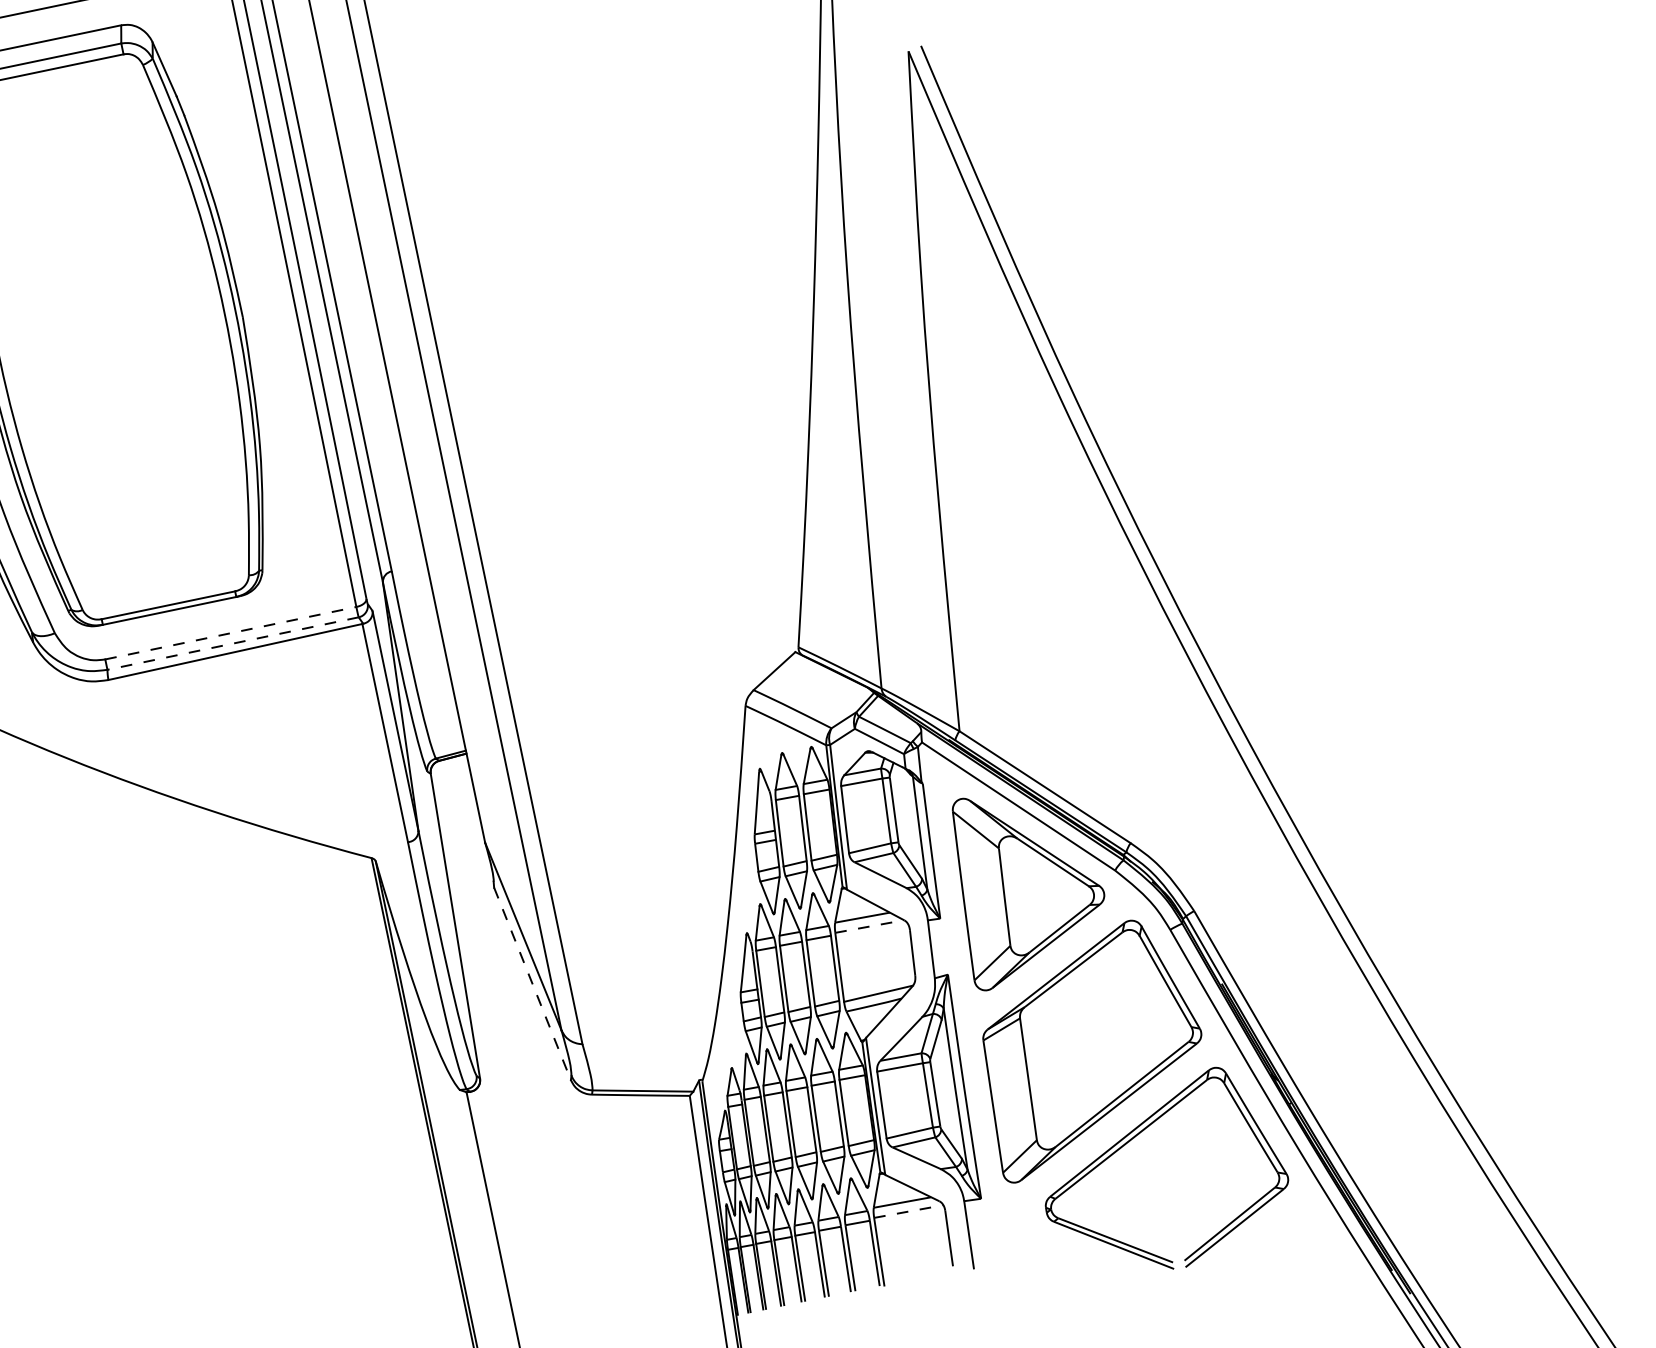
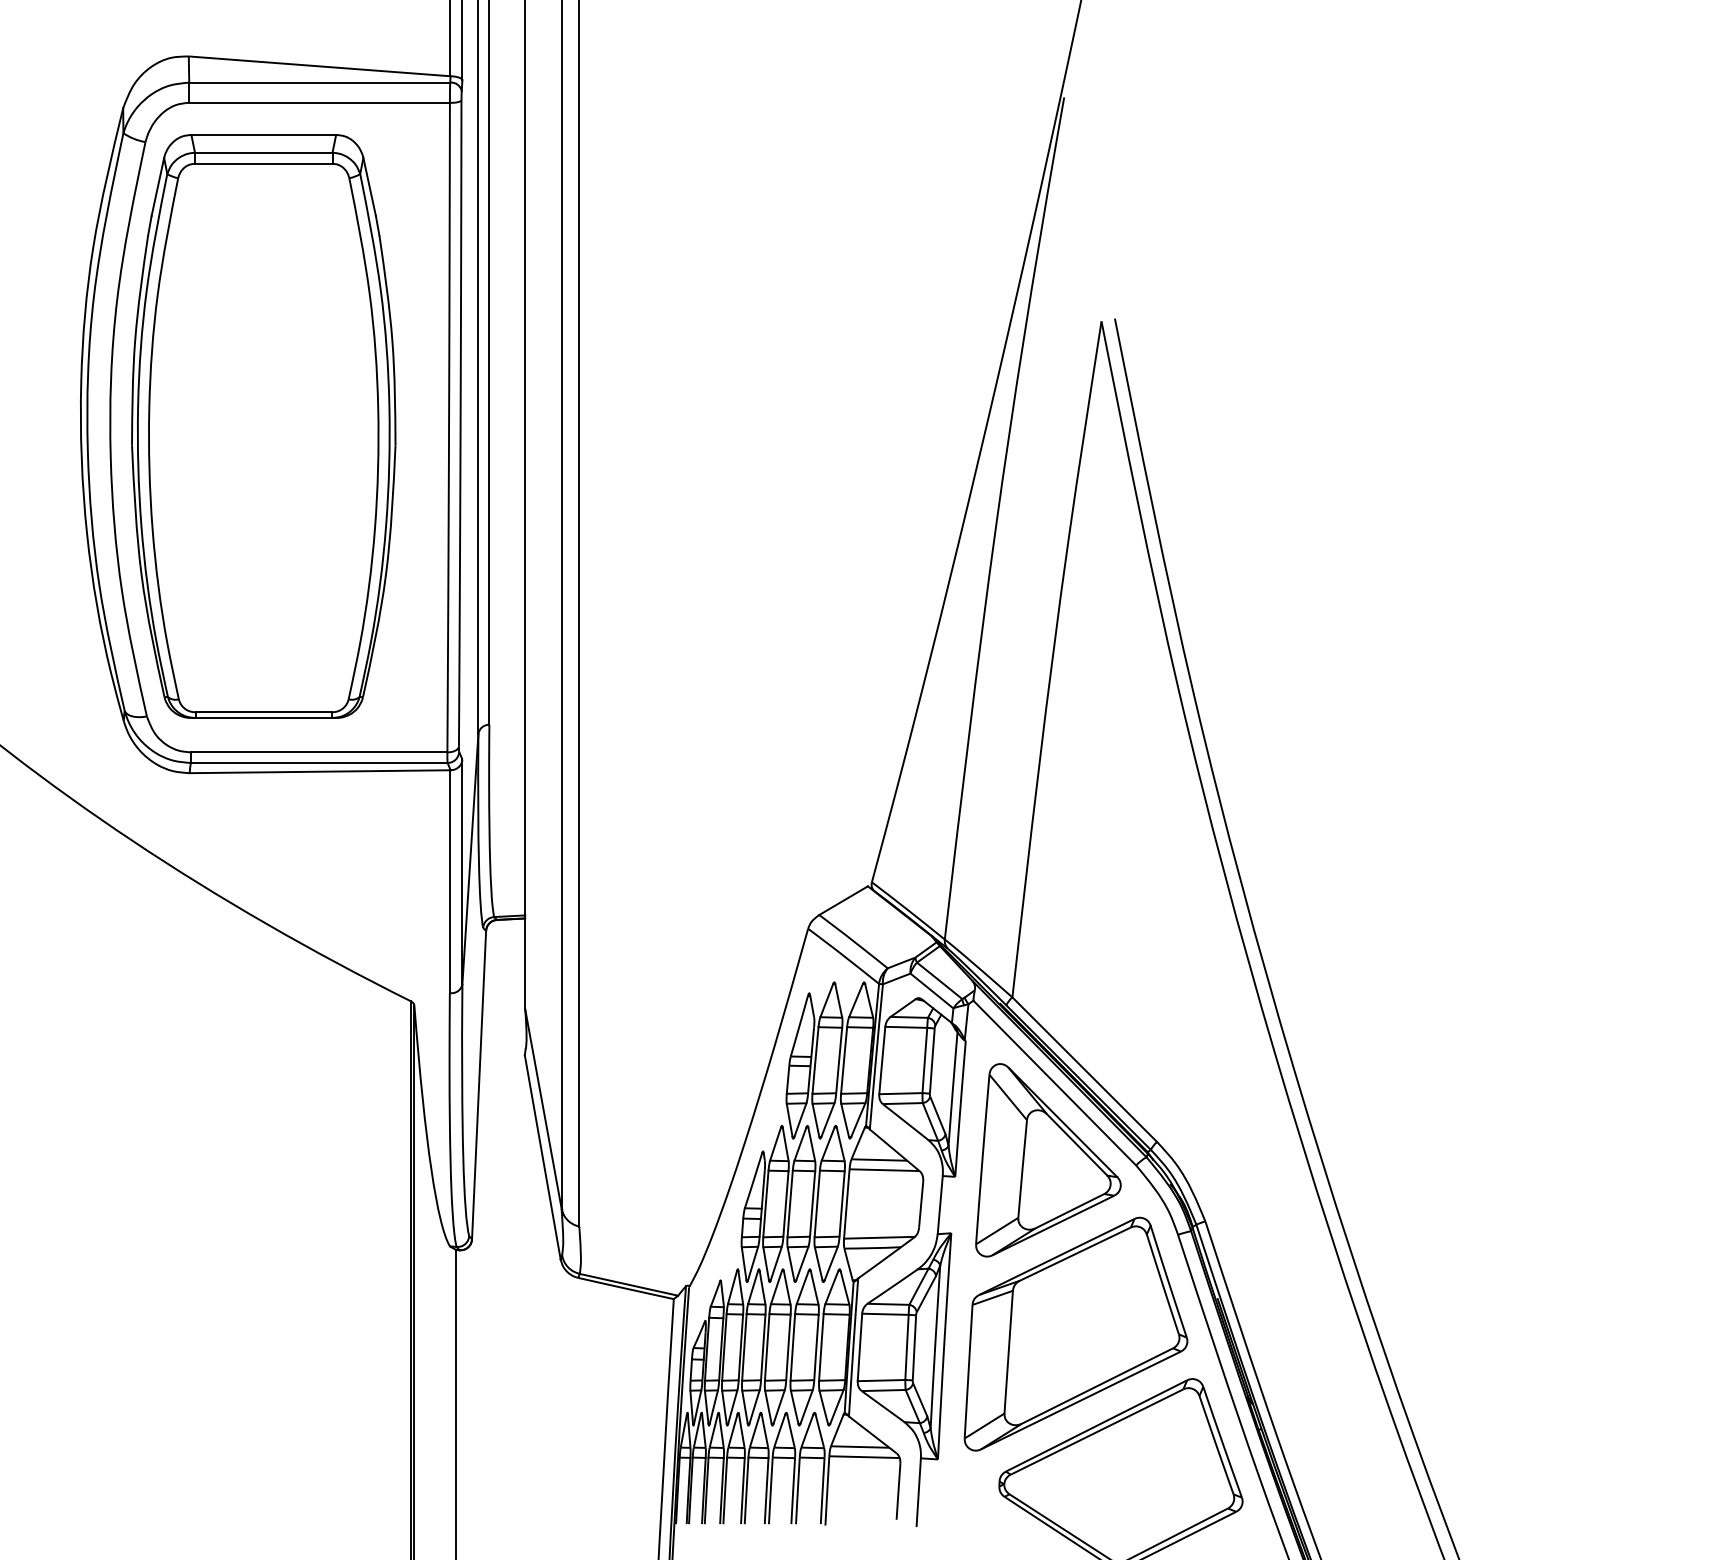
line: (231, 633) -> (319, 752), dashed -> solid
line: (232, 644) -> (318, 763), dashed -> solid
line: (870, 926) -> (885, 1170), dashed -> solid
line: (532, 984) -> (542, 1157), dashed -> solid
line: (909, 1211) -> (865, 1457), dashed -> solid

